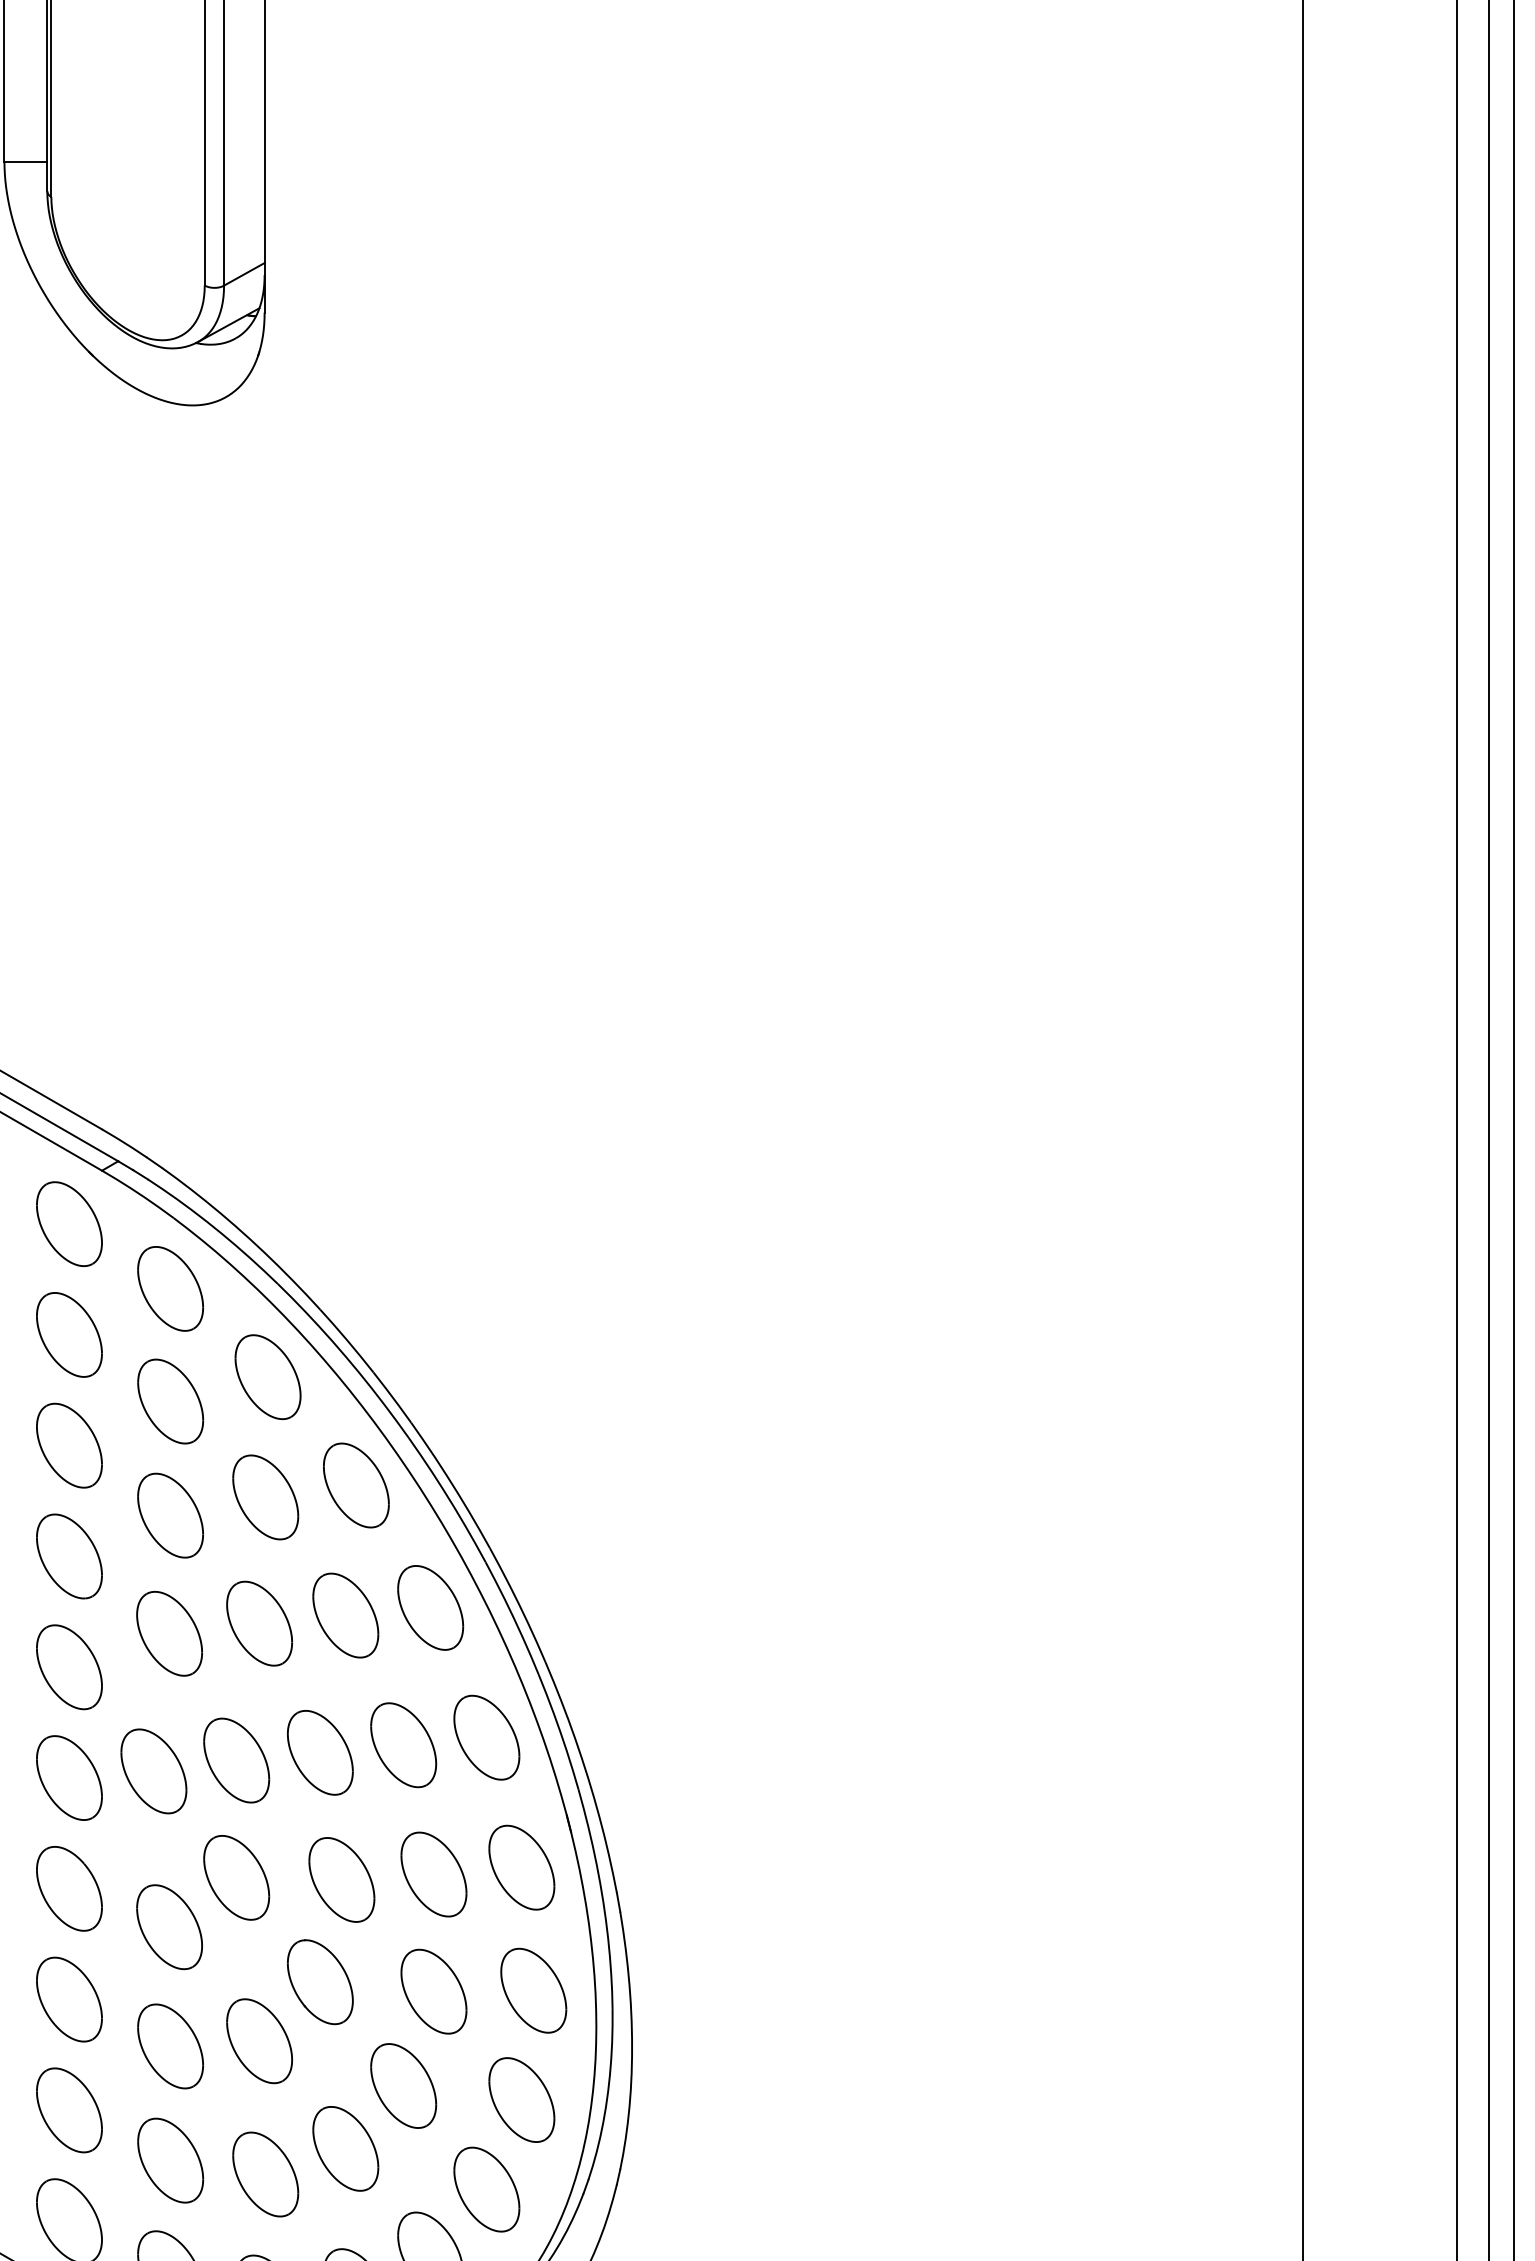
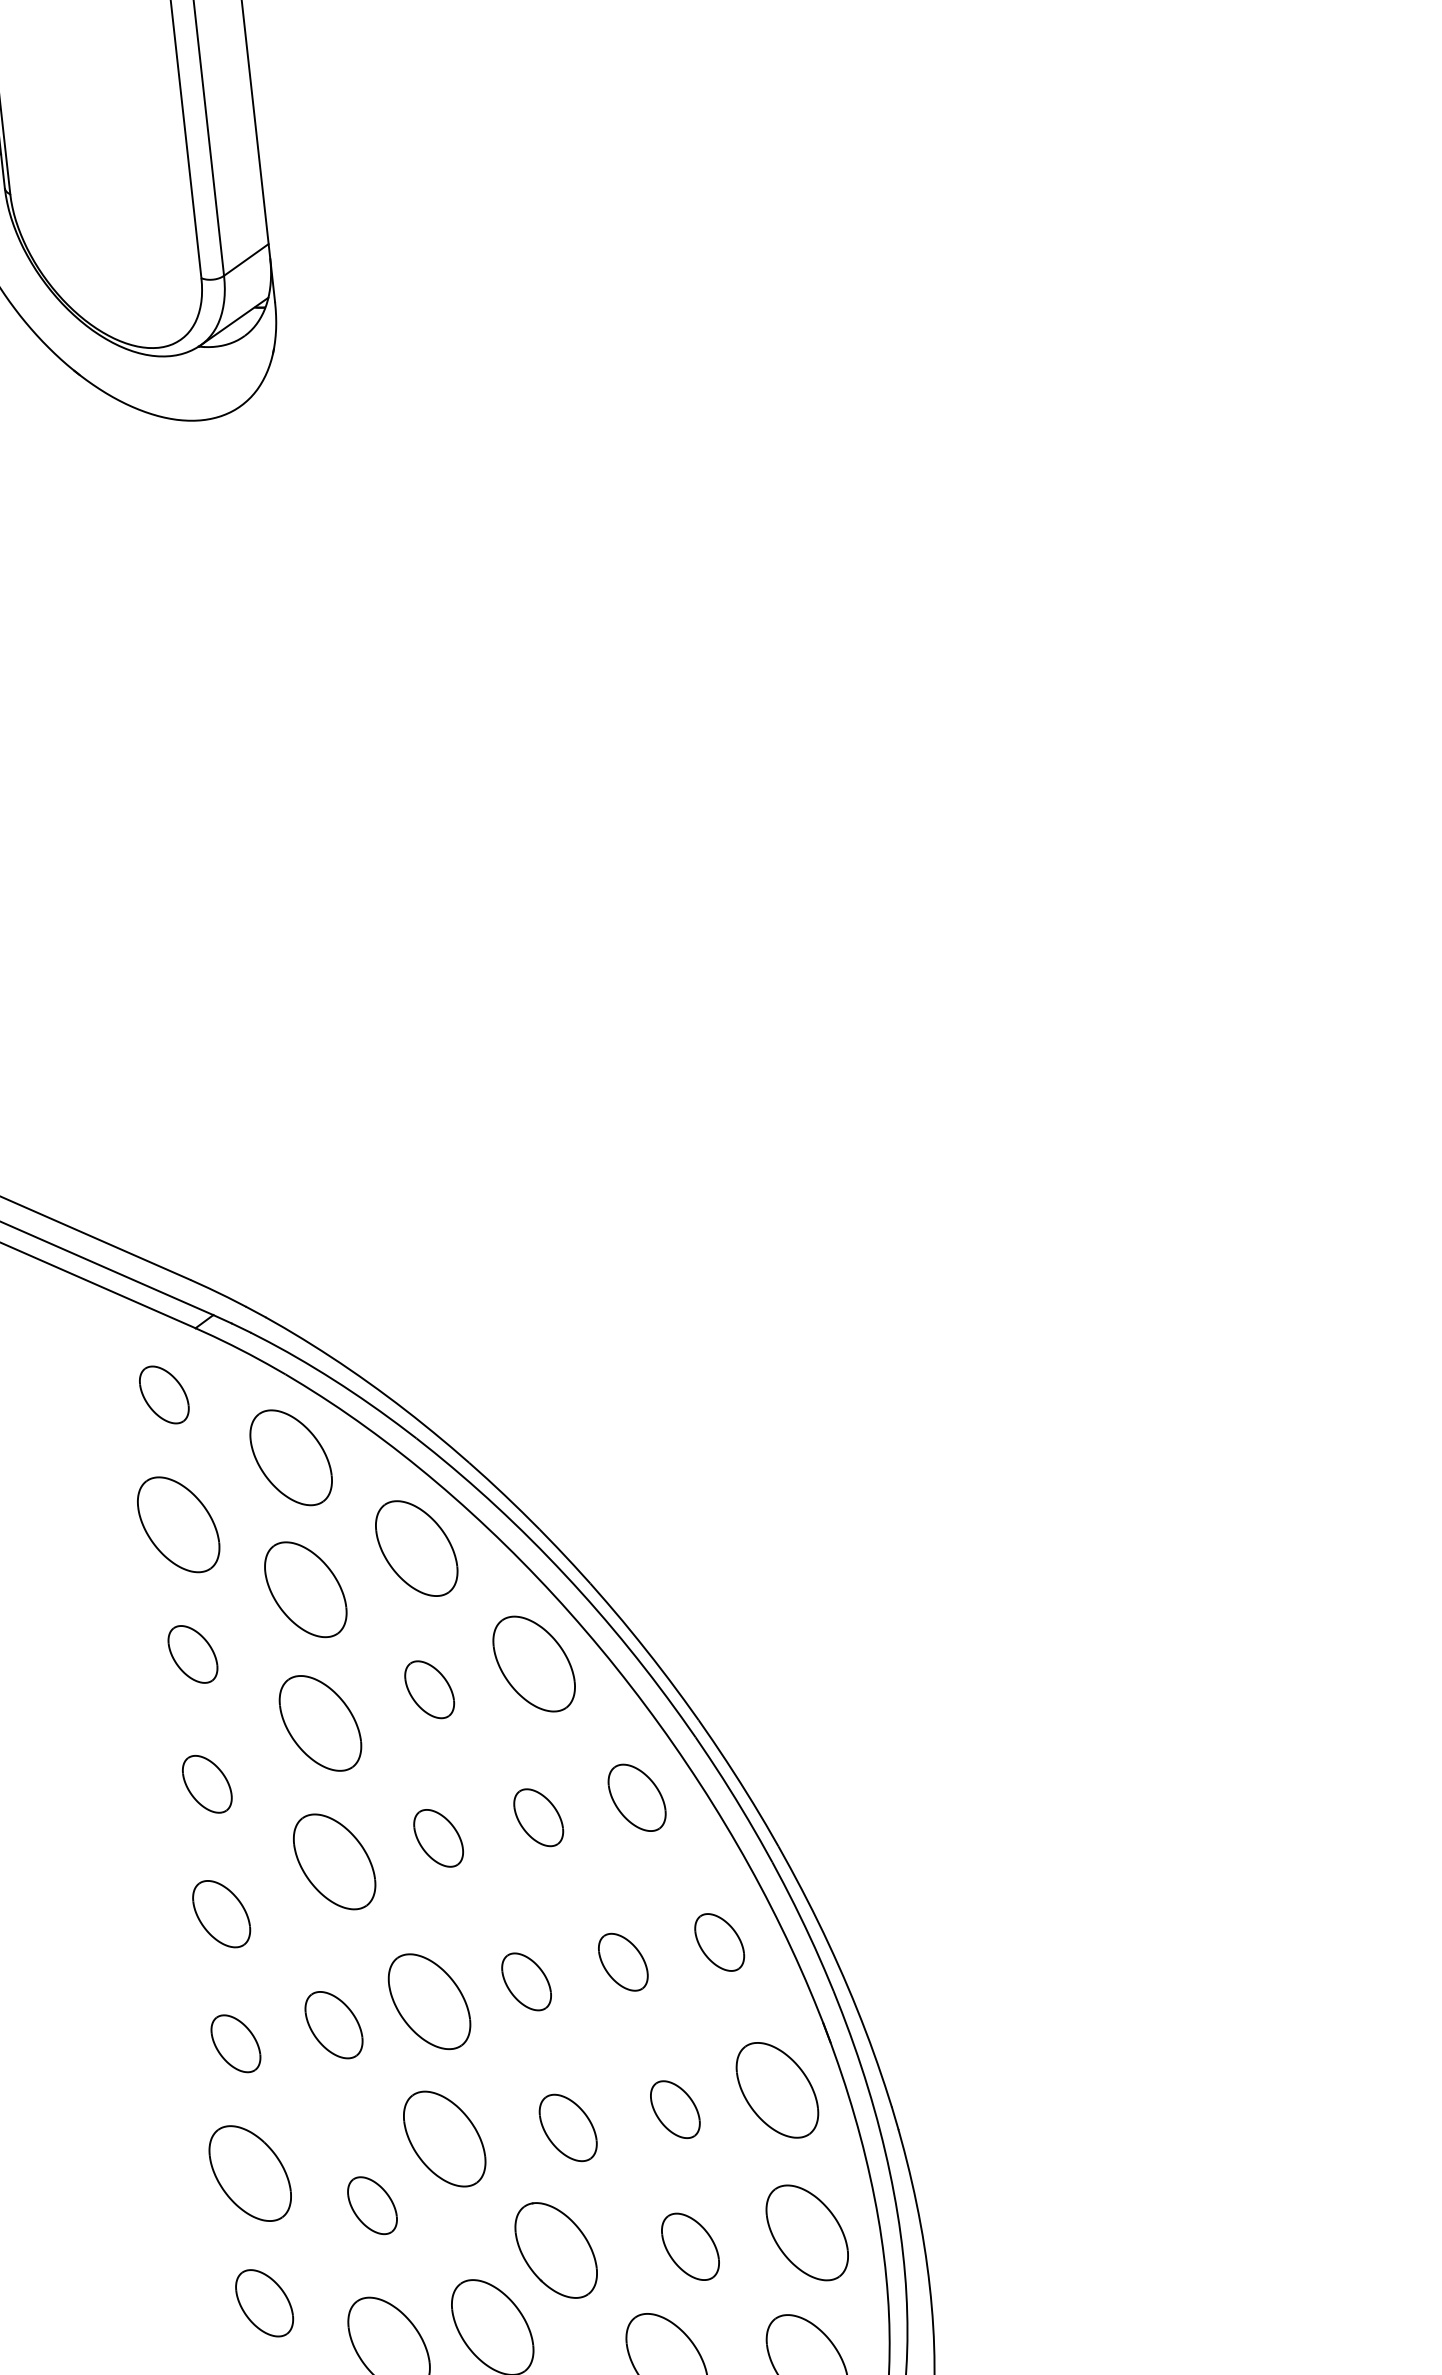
part: (69, 1223) -> (164, 1394), size x0.6
part: (69, 1445) -> (192, 1654), size x0.6
part: (265, 1497) -> (429, 1689), size x0.6
part: (69, 1556) -> (207, 1784), size x0.6
part: (430, 1607) -> (636, 1797), size x0.7
part: (345, 1615) -> (538, 1817), size x0.6
part: (259, 1623) -> (438, 1838), size x0.6
part: (69, 1667) -> (221, 1914), size x0.7
part: (486, 1737) -> (719, 1942), size x0.6
part: (403, 1745) -> (623, 1962), size x0.6
part: (320, 1752) -> (526, 1981), size x0.6
part: (153, 1771) -> (333, 2025), size x0.7
part: (69, 1777) -> (235, 2043), size x0.6
part: (433, 1874) -> (674, 2109), size x0.6
part: (341, 1879) -> (567, 2127), size x0.7
part: (169, 1927) -> (372, 2205), size x0.6
part: (433, 1991) -> (689, 2246), size x0.7
part: (69, 1999) -> (264, 2303), size x0.7

